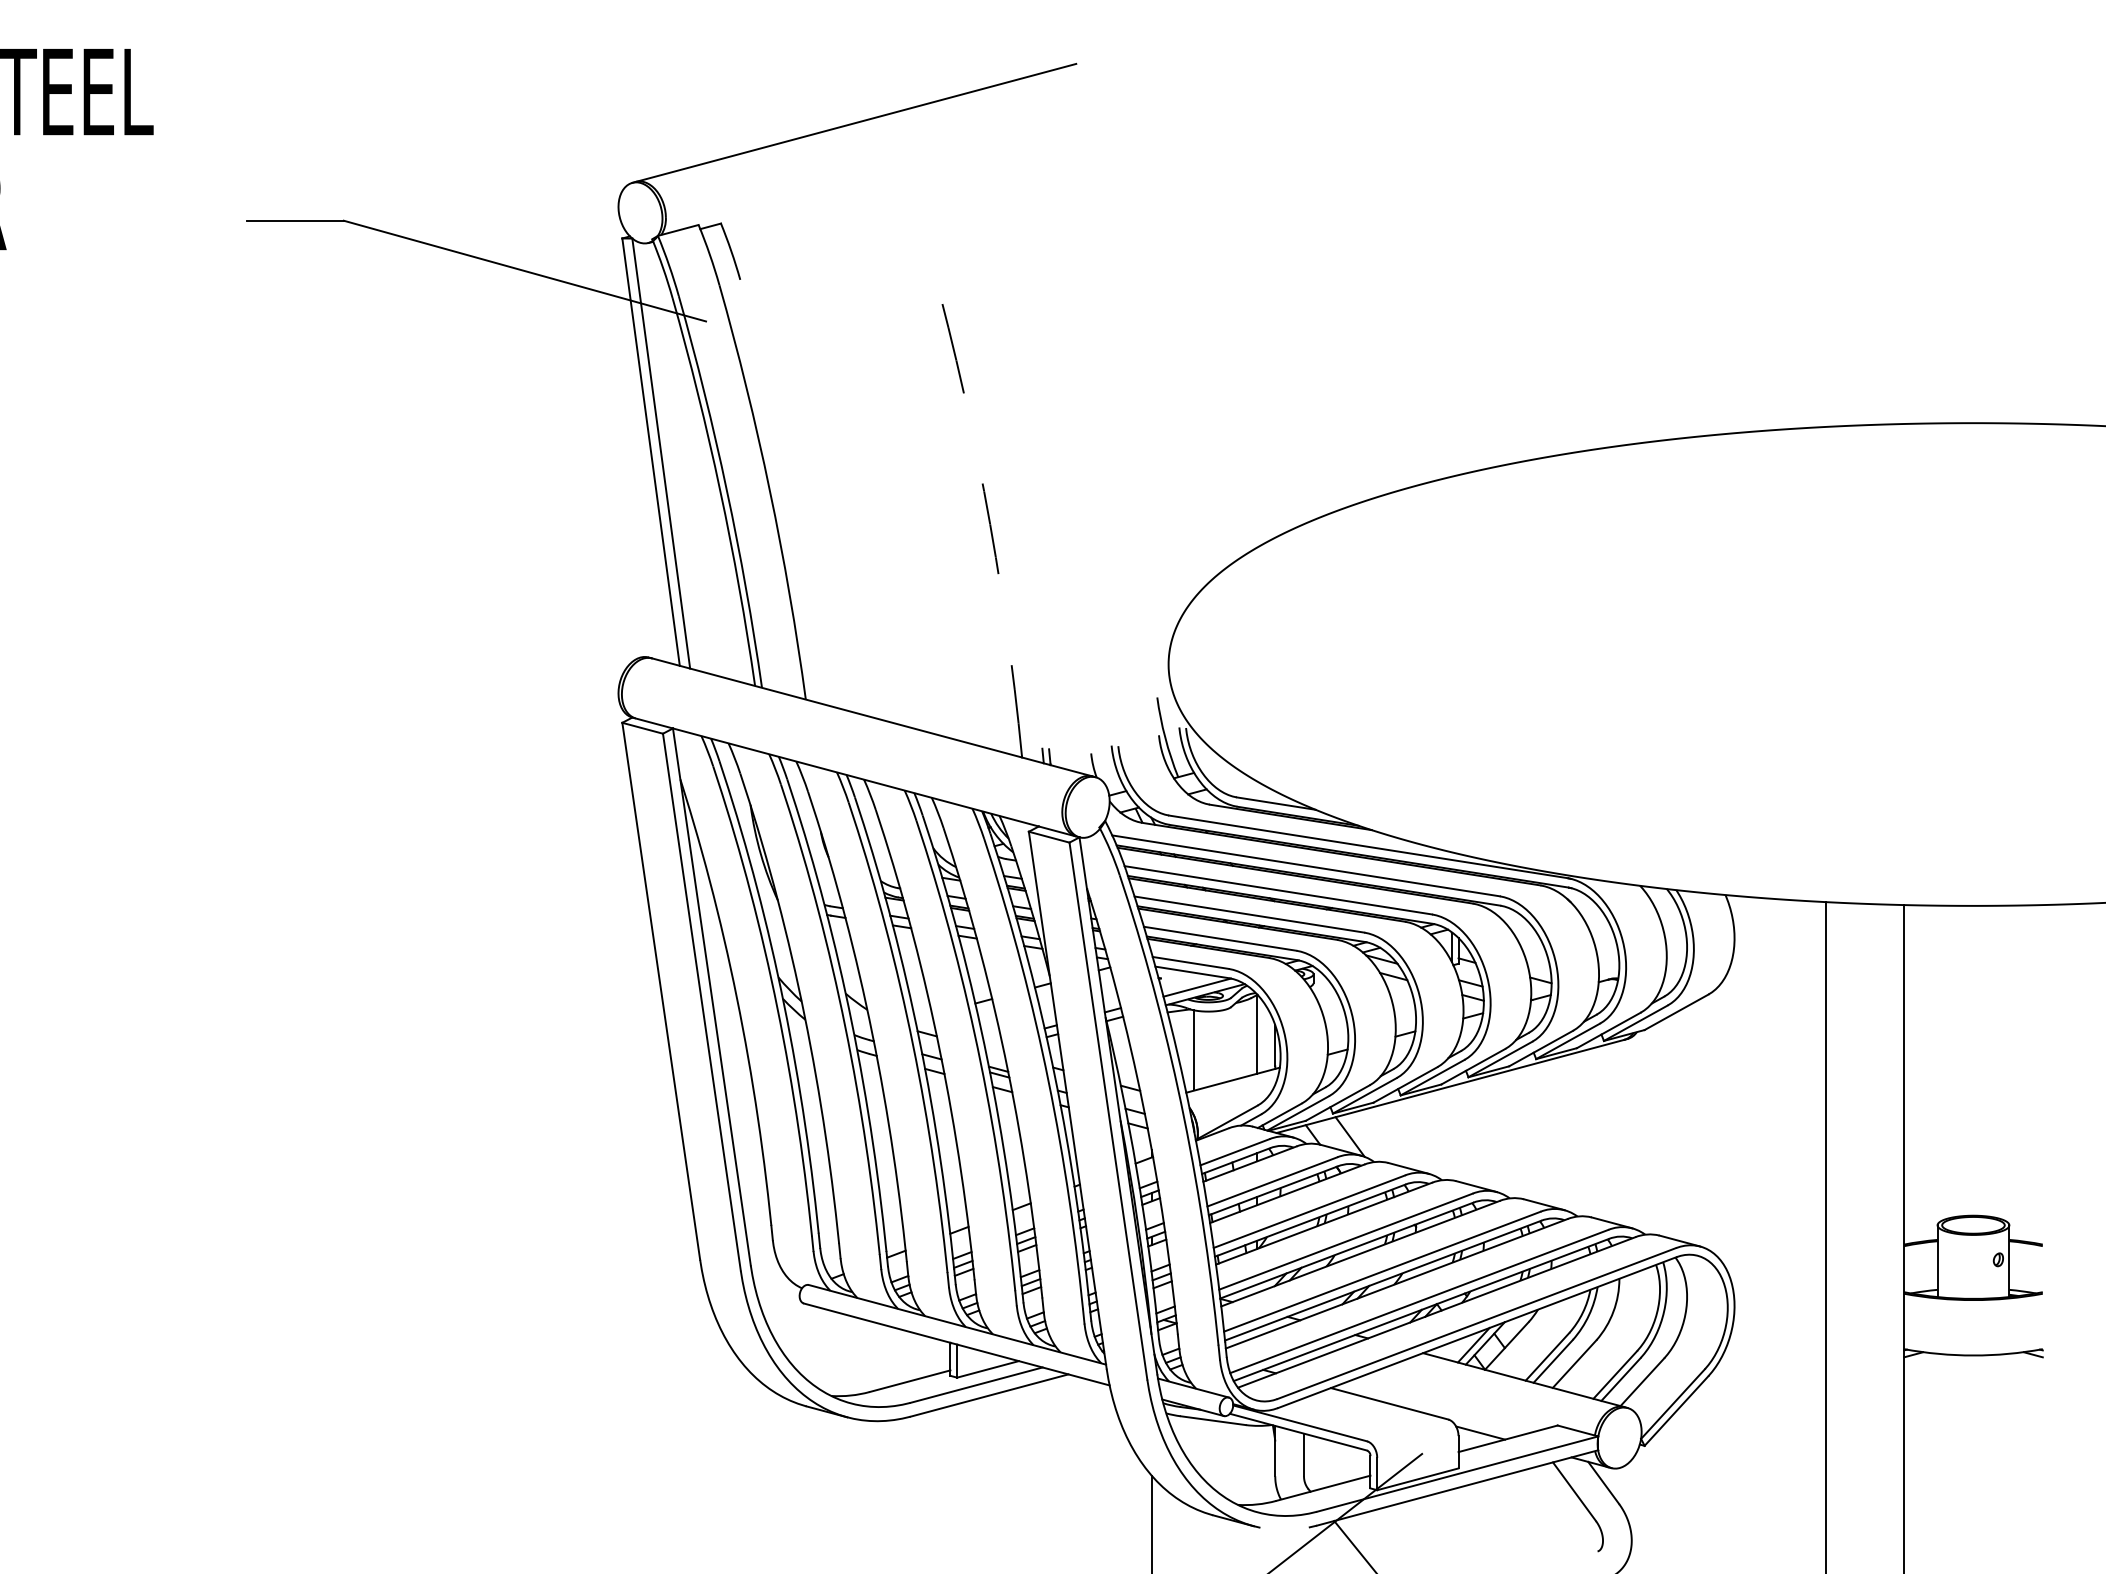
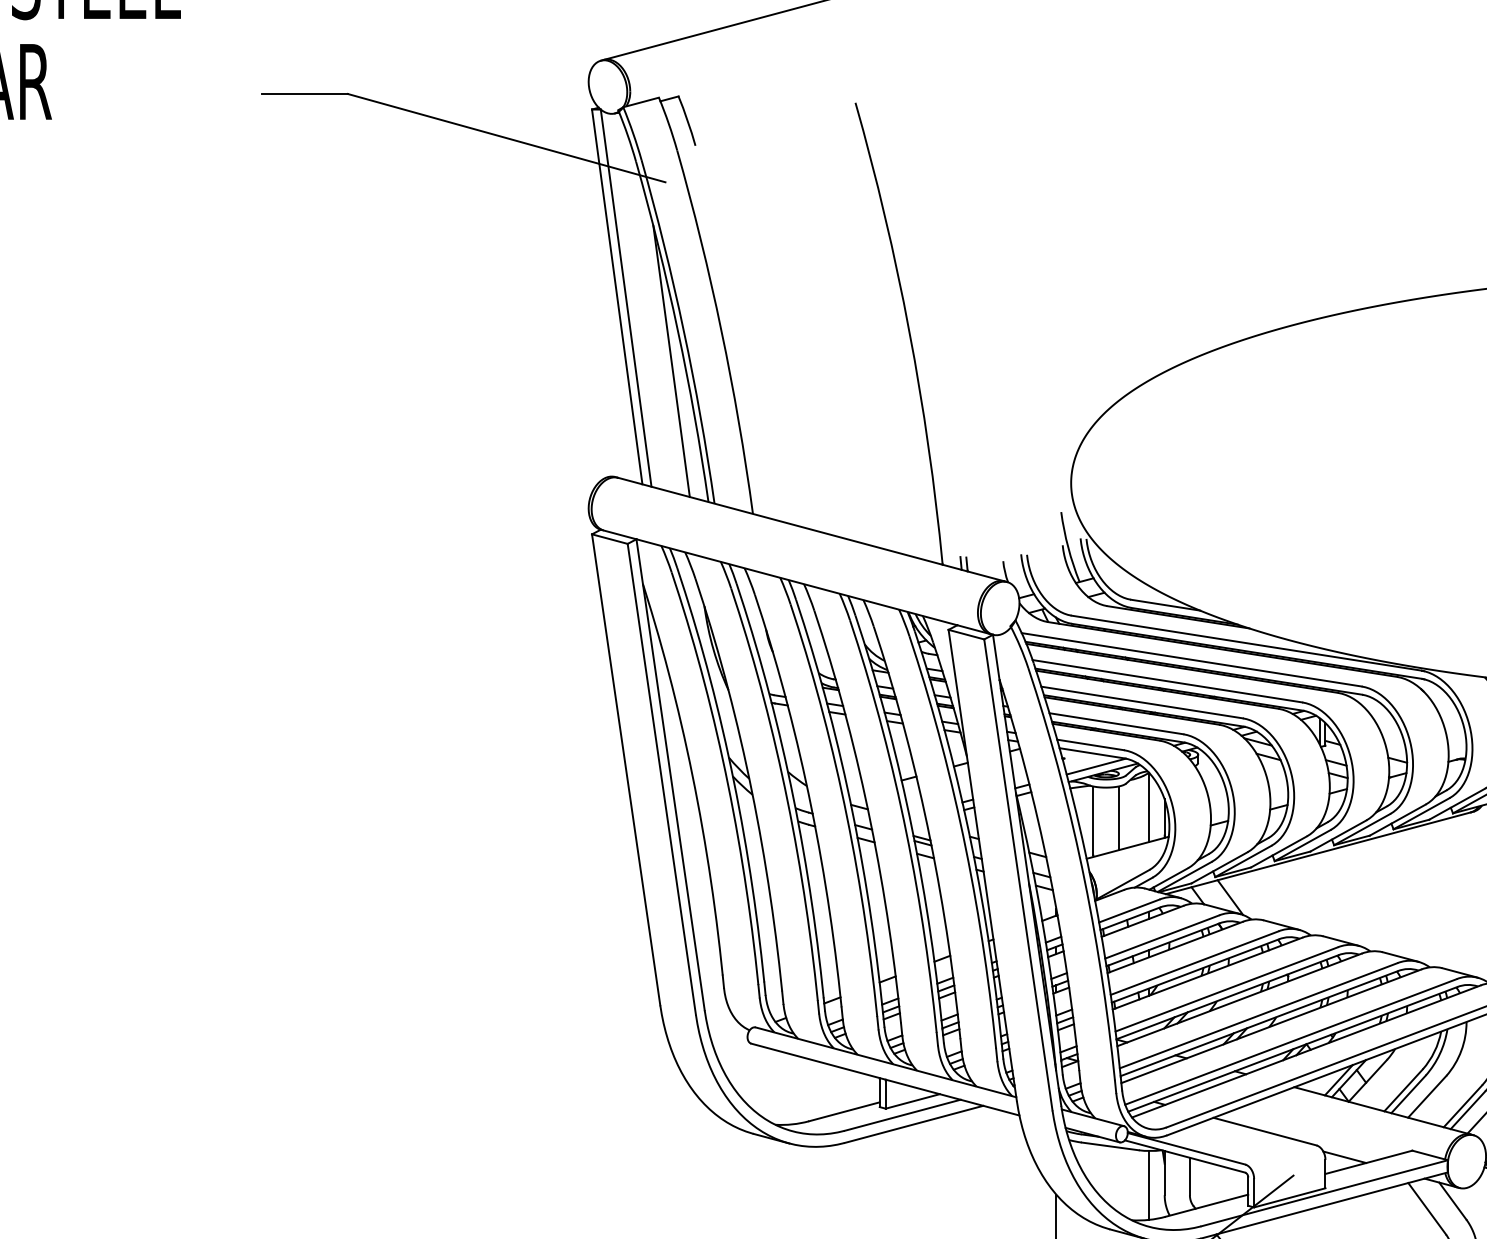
arc: (984, 491) -> (909, 331), dashed -> solid
line: (712, 525) -> (671, 361), added
line: (1222, 1046) -> (1118, 818), added
line: (1257, 1464) -> (1149, 1184), added

